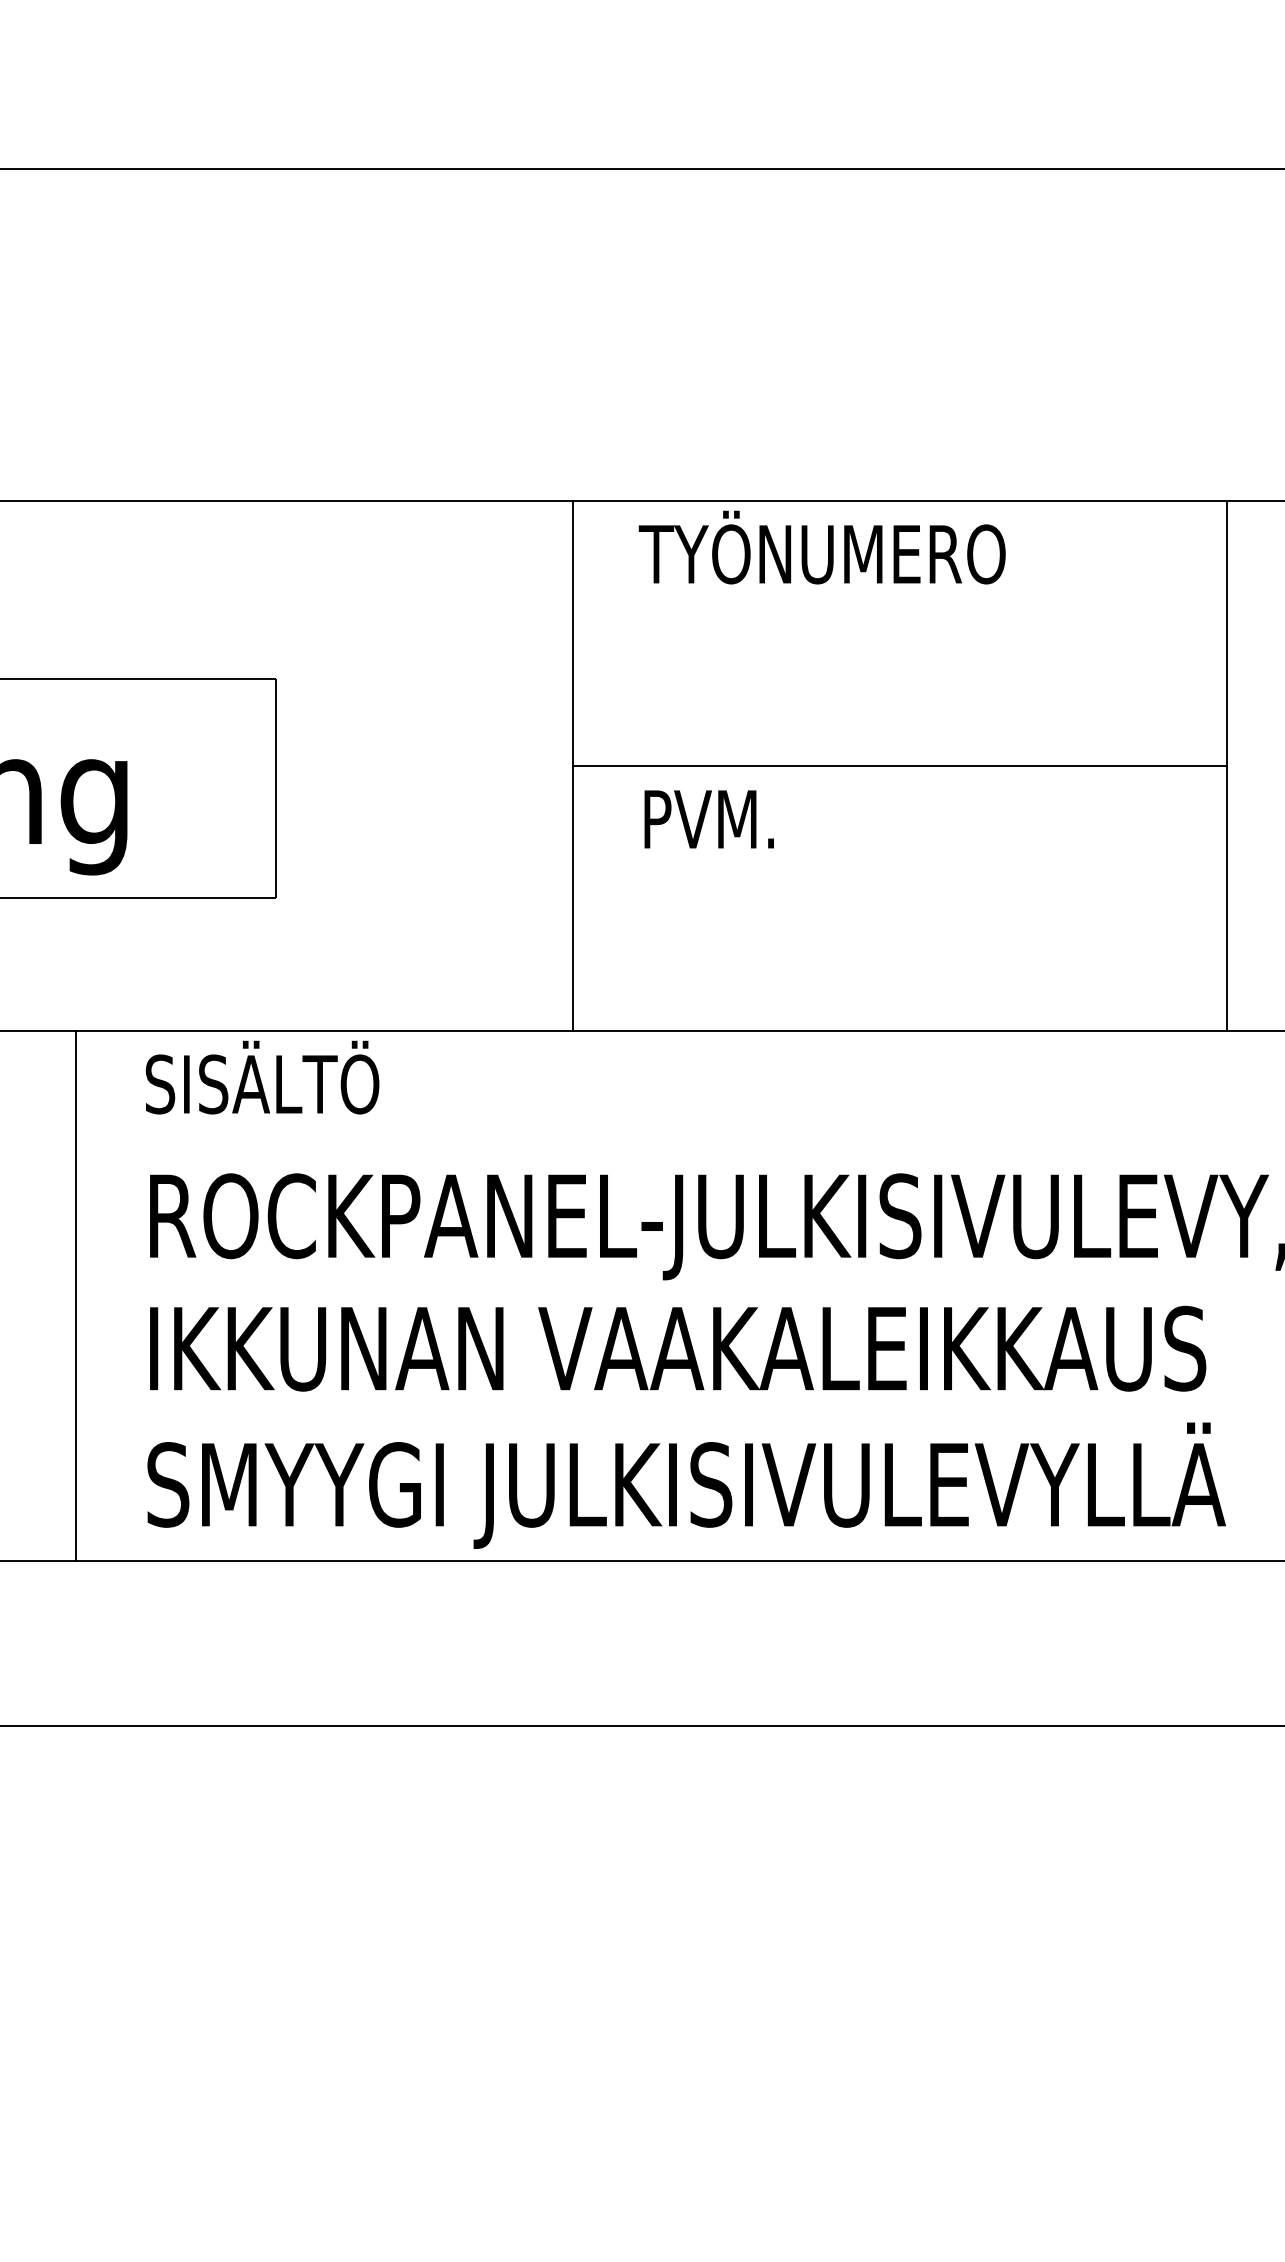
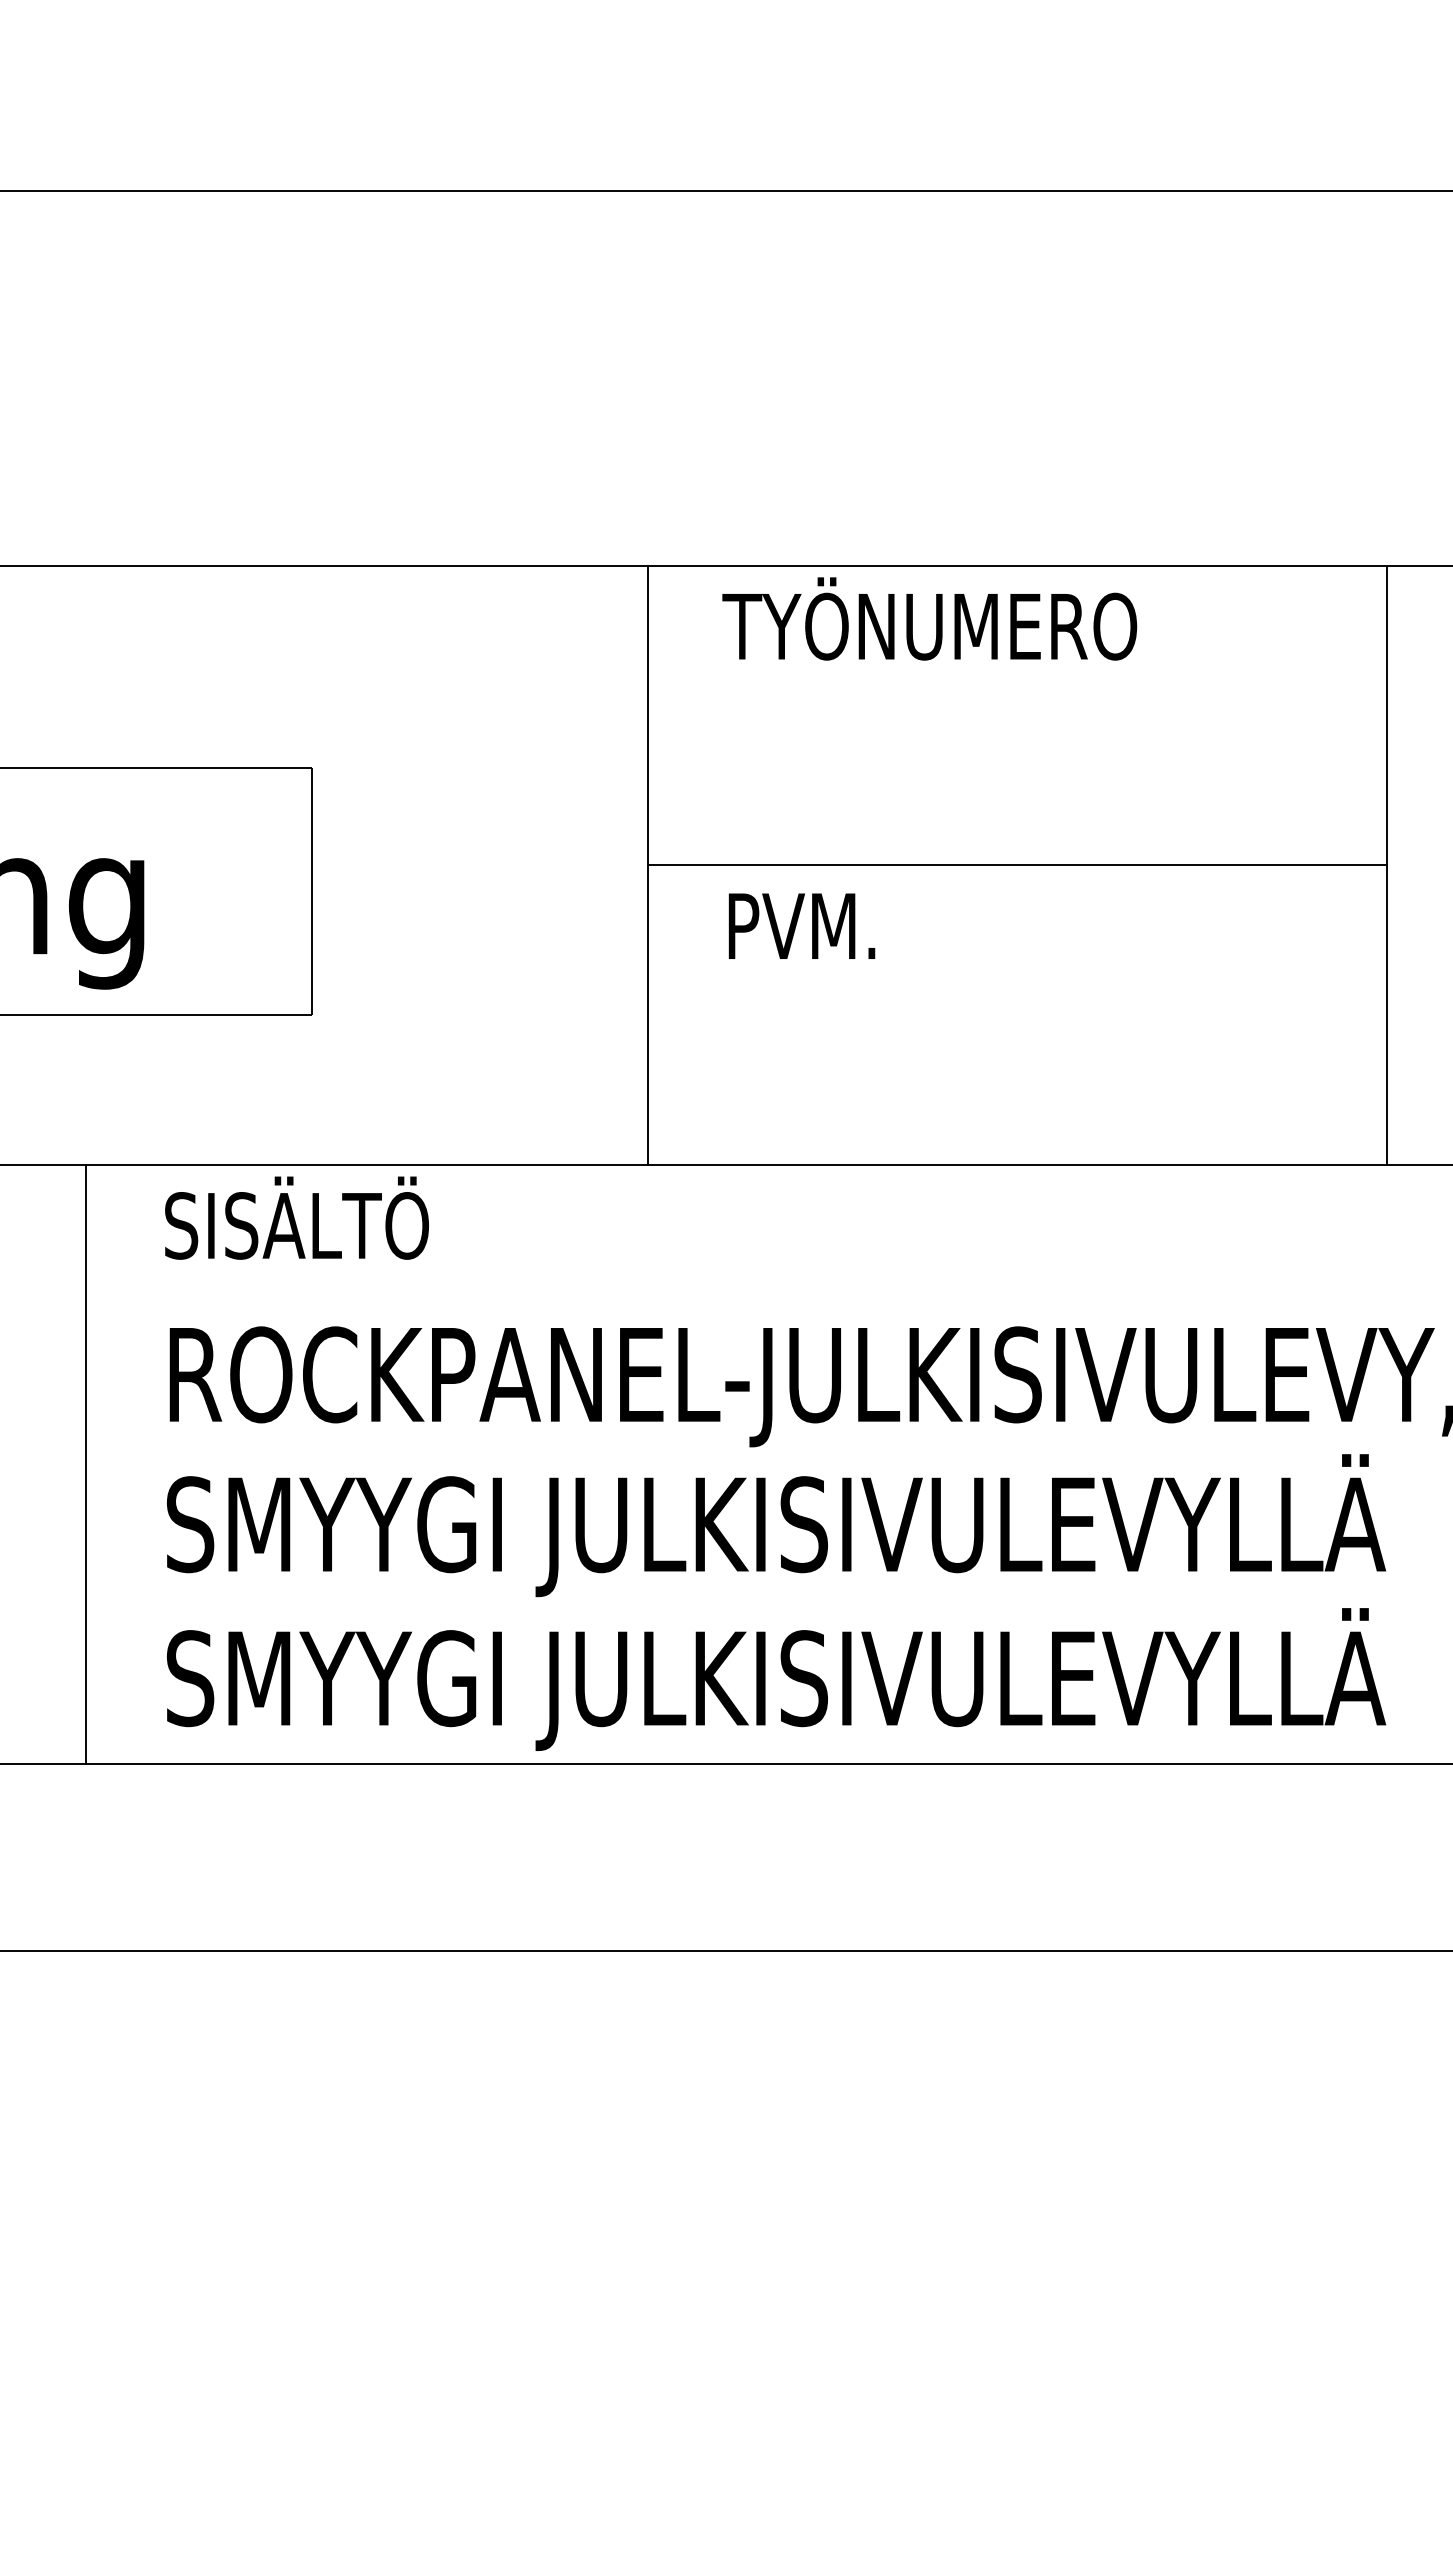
text: (686, 1349) -> (776, 1525), IKKUNAN VAAKALEIKKAUS -> SMYYGI JULKISIVULEVYLLÄ

